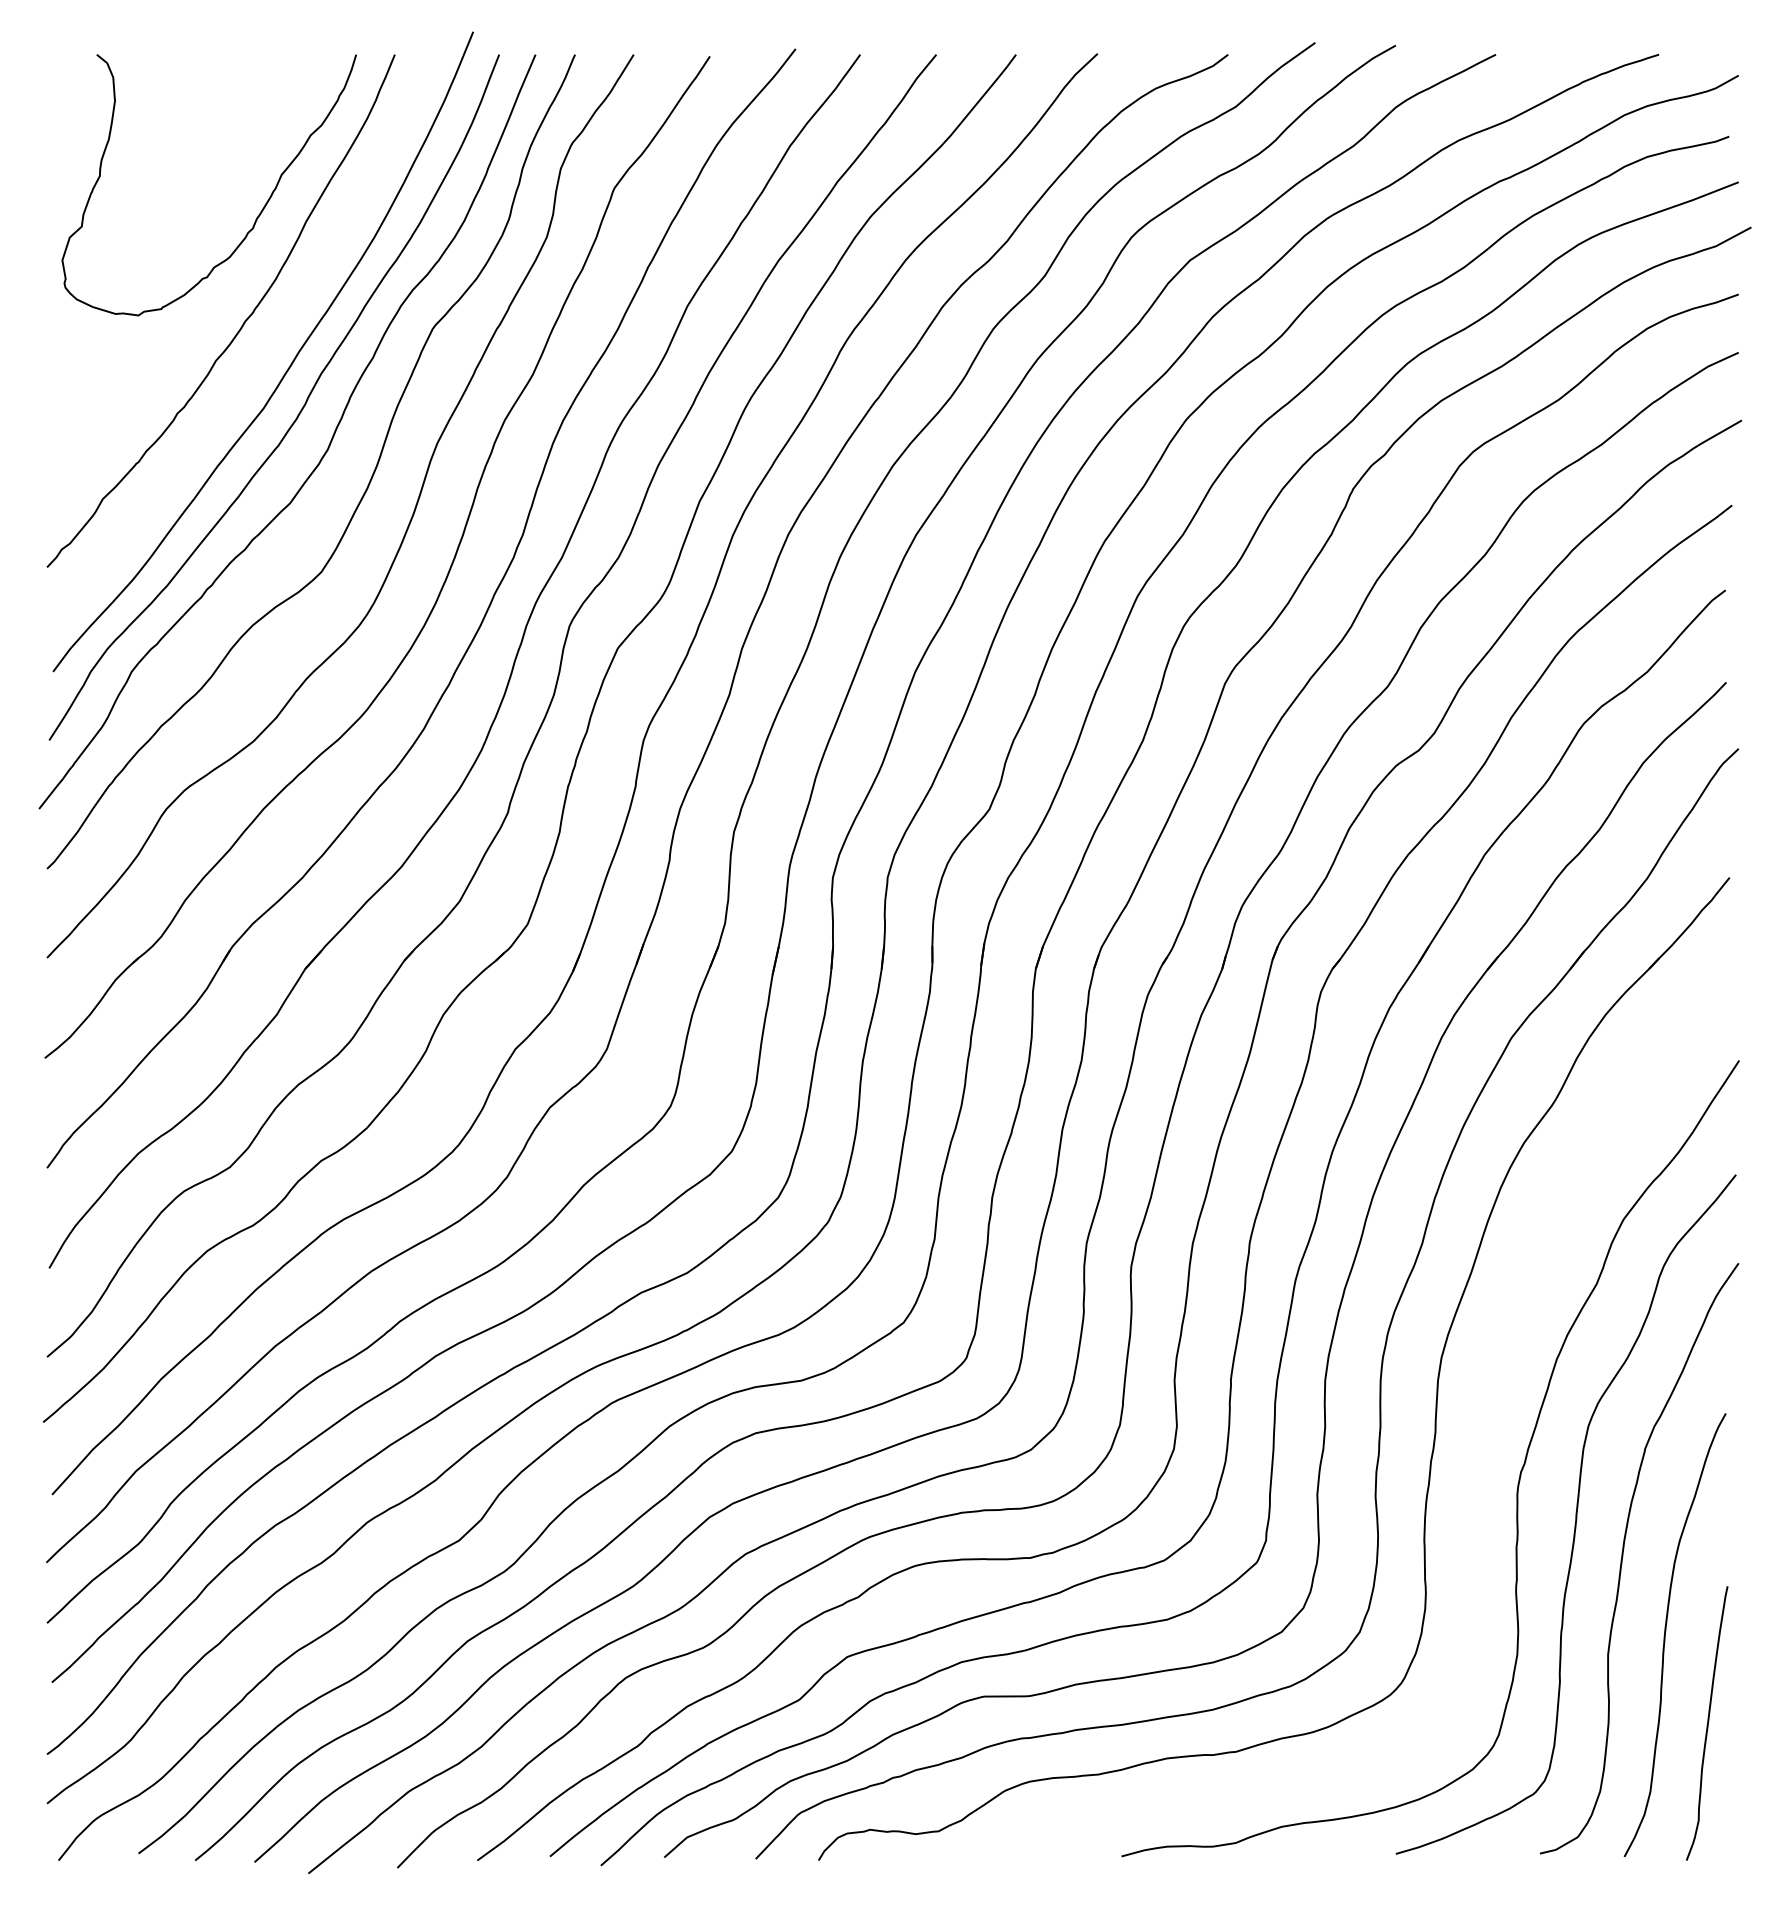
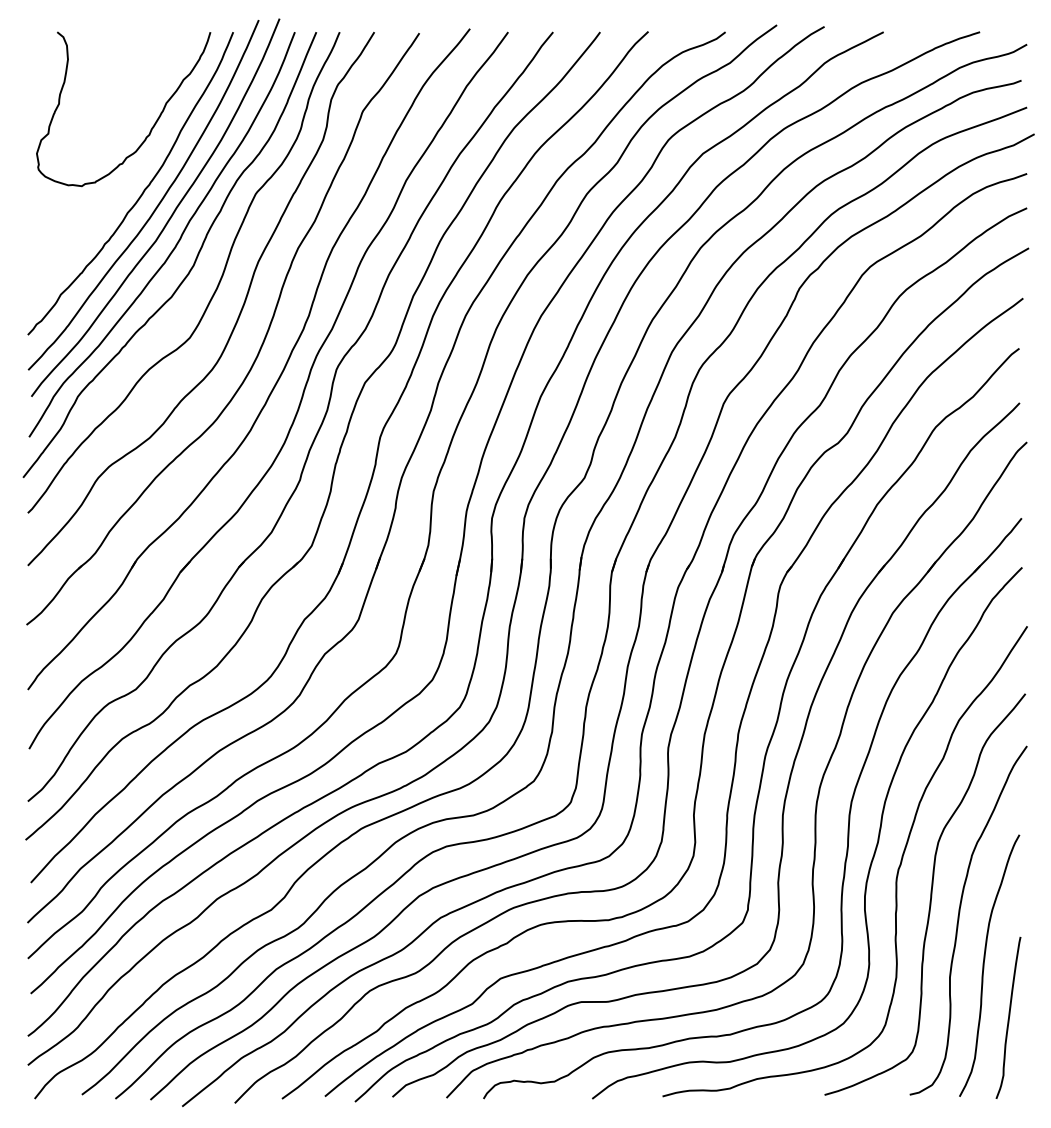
curve: (266, 346) -> (157, 204), added
curve: (1480, 1438) -> (874, 849), added

